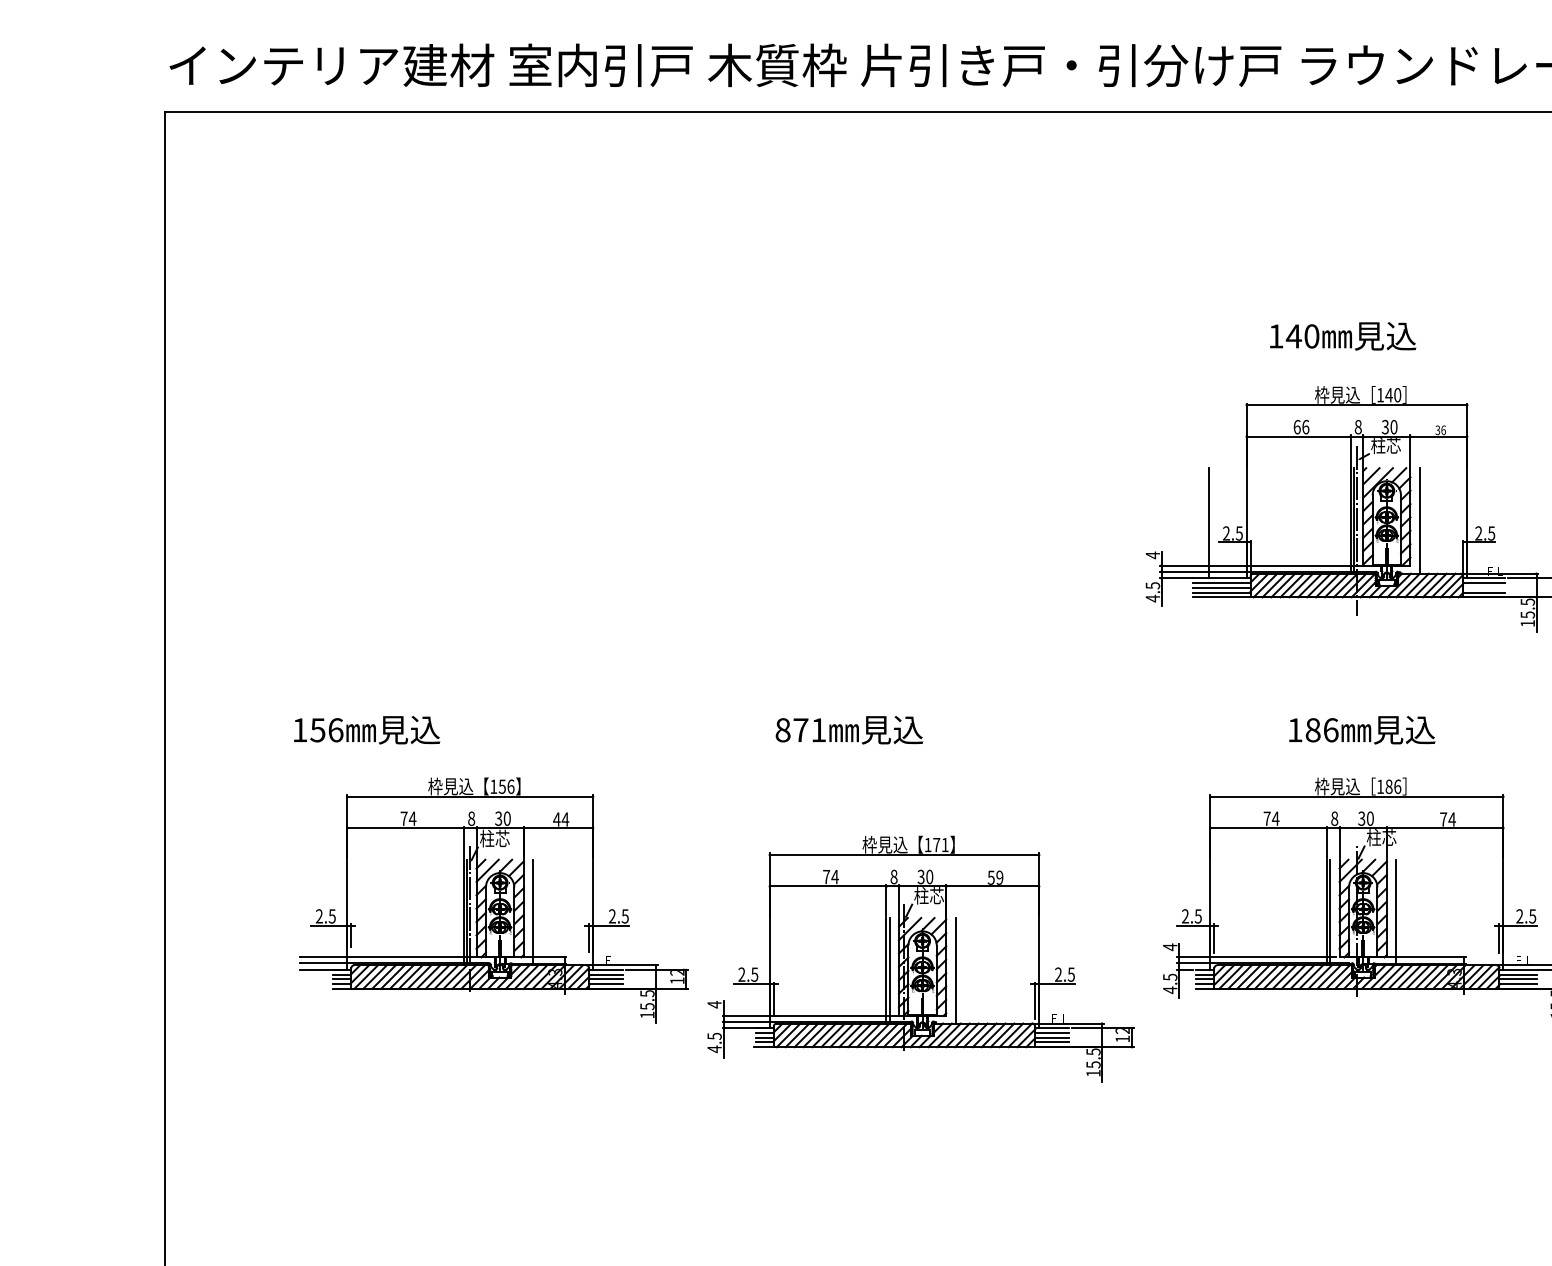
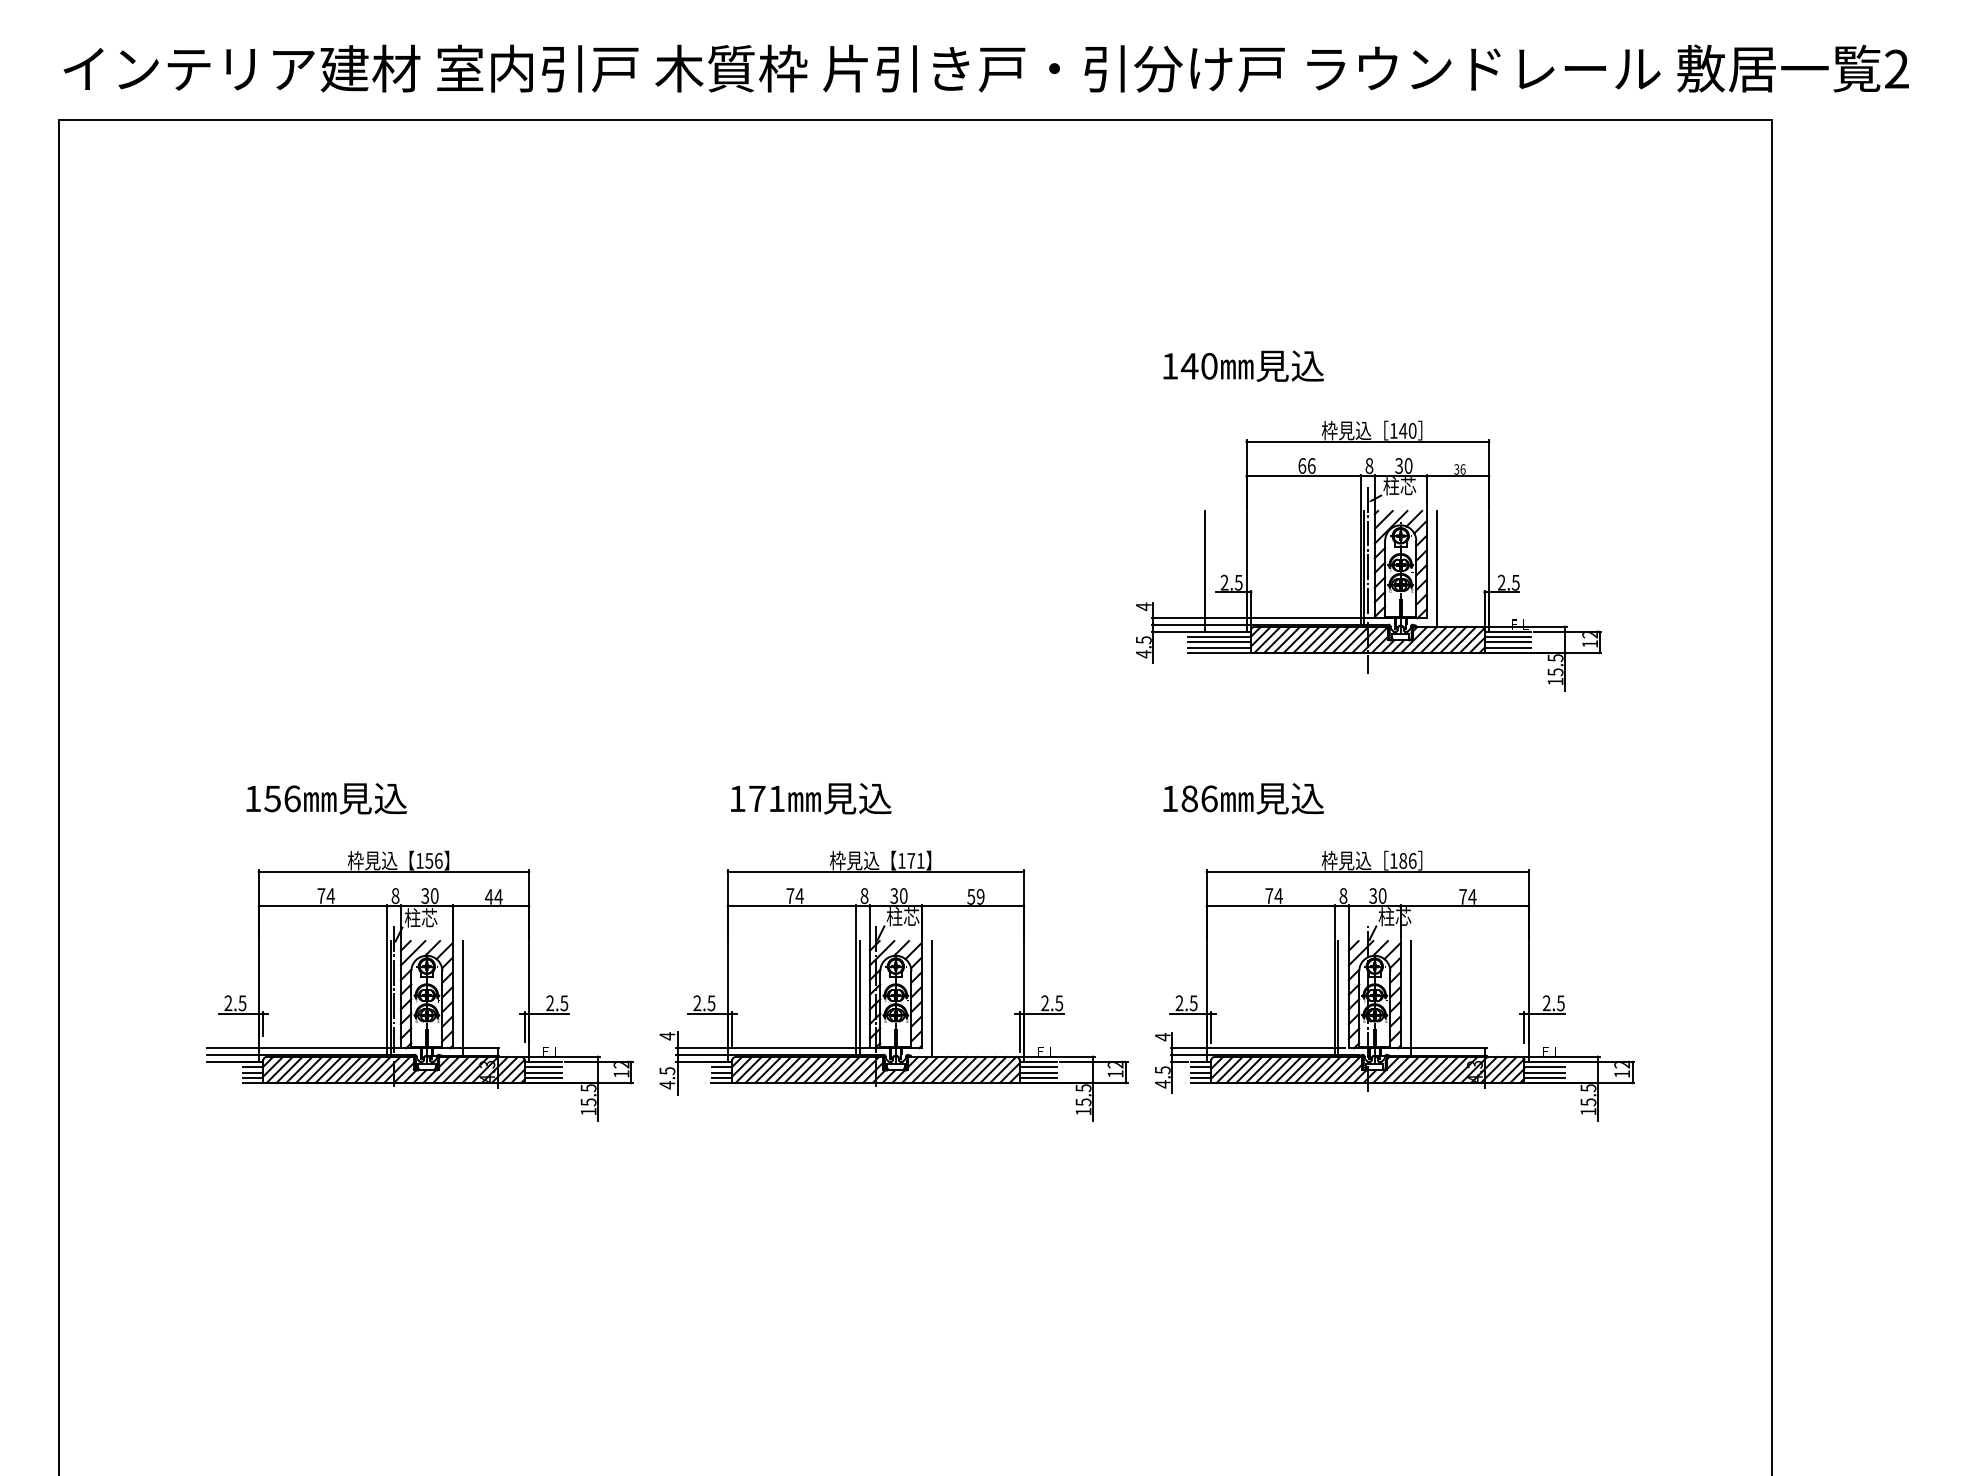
text: (1342, 335) -> (1243, 365), moved
line: (1484, 587) -> (1507, 642), added
text: (366, 729) -> (326, 798), moved
text: (782, 729) -> (737, 798), 871 -> 171
text: (1362, 729) -> (1243, 798), moved
part: (920, 958) -> (893, 985), moved

